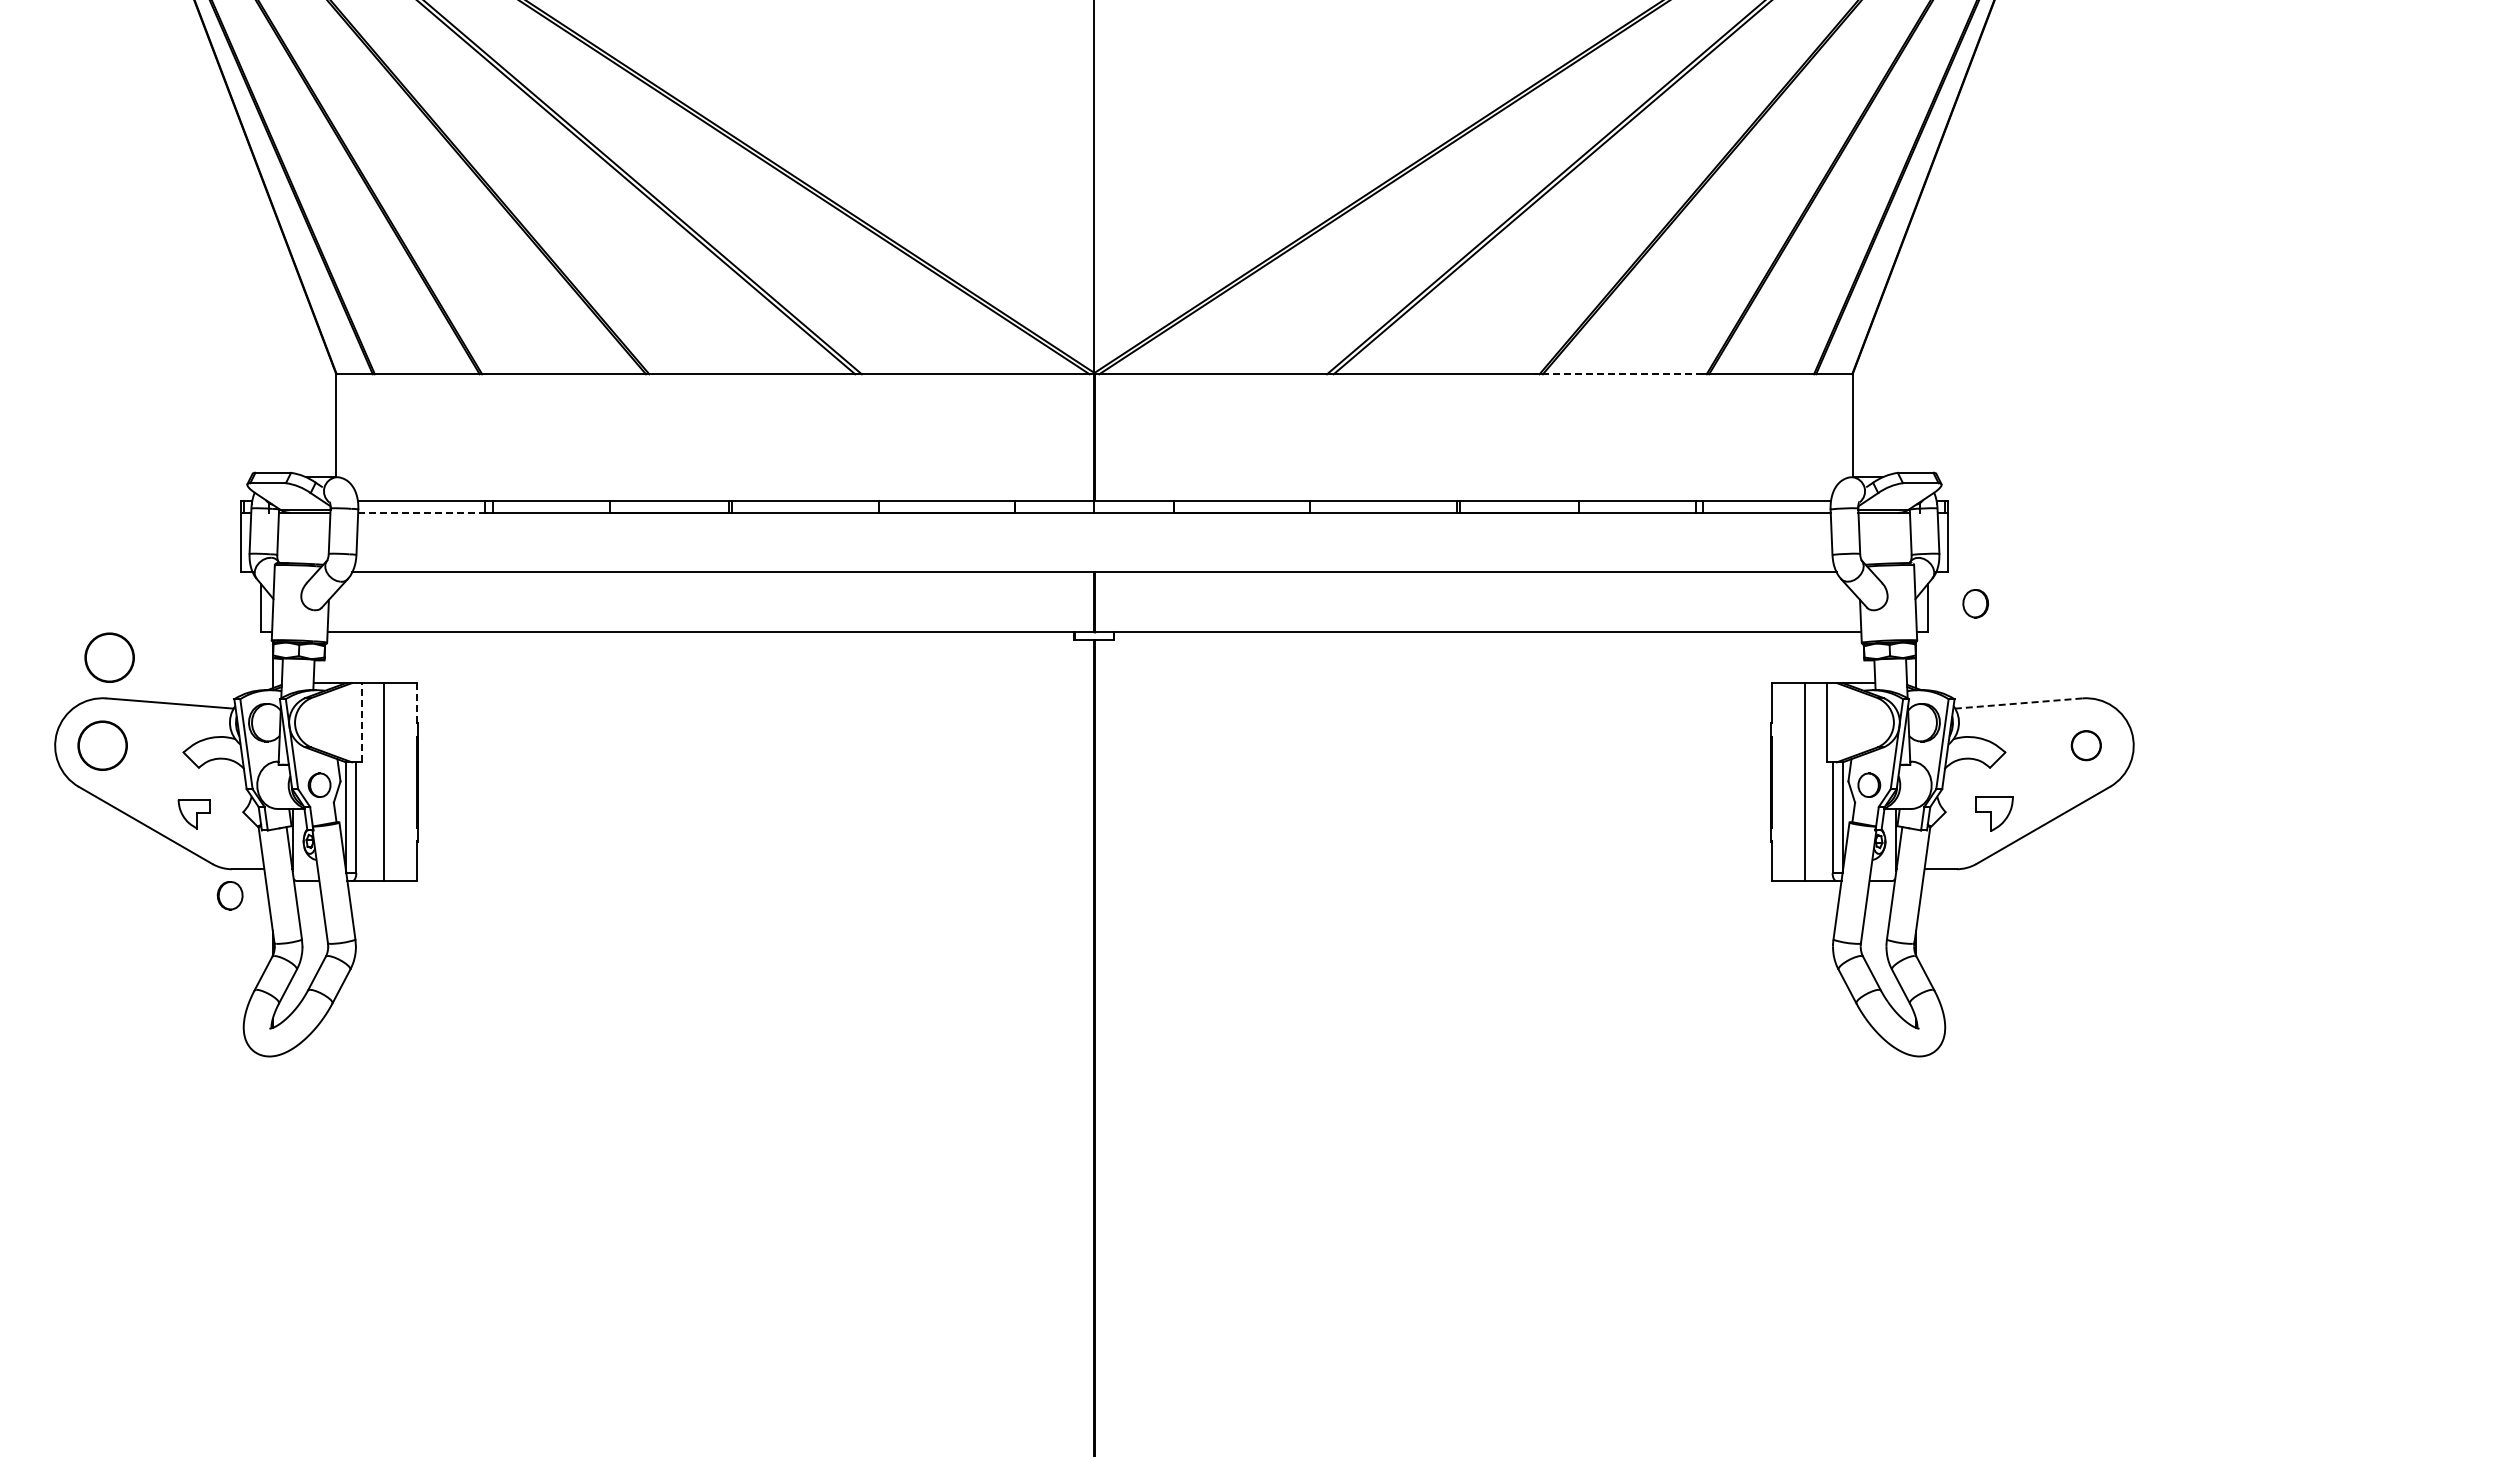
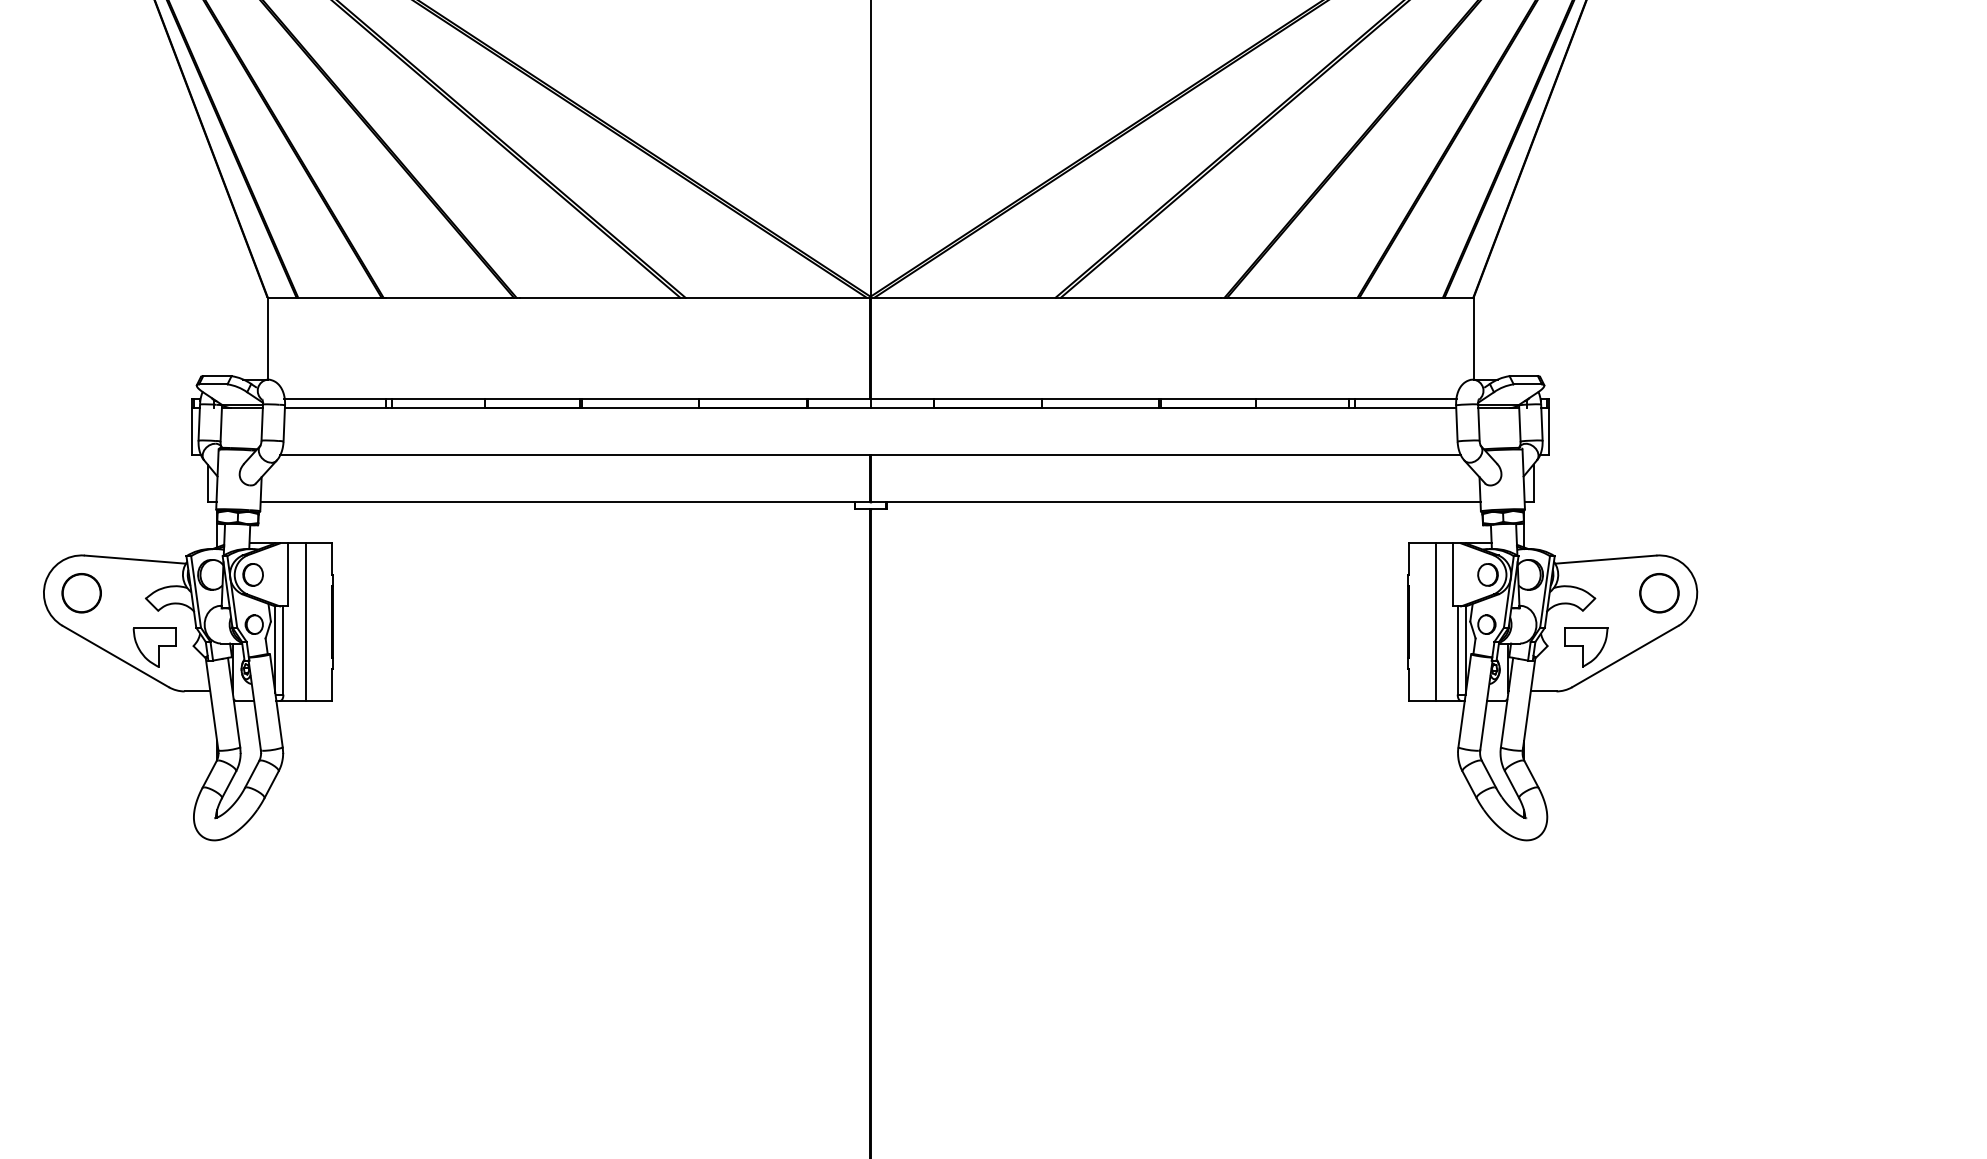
line: (1624, 374) -> (1292, 297), dashed -> solid
line: (421, 512) -> (335, 407), dashed -> solid
part: (1975, 603) -> (1487, 574), moved
circle: (109, 657) -> (87, 523), removed
line: (417, 702) -> (332, 558), dashed -> solid
line: (2018, 703) -> (1605, 559), dashed -> solid
line: (362, 722) -> (288, 574), dashed -> solid
circle: (2086, 745) -> (1659, 593), size x1.67
part: (194, 813) -> (154, 647), size x1.67
part: (1994, 813) -> (1586, 647), size x1.43
part: (229, 895) -> (252, 574), moved

